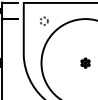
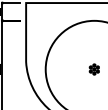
circle: (43, 20) -> (47, 22), removed

